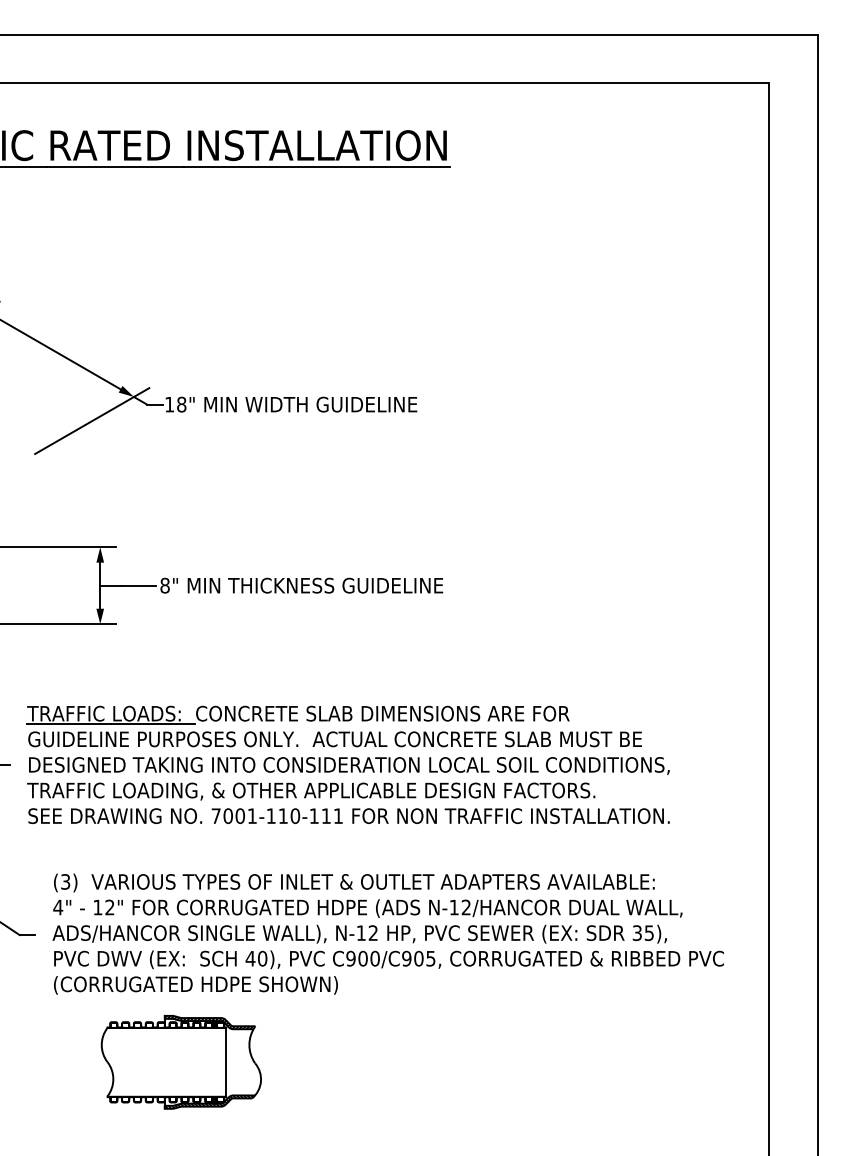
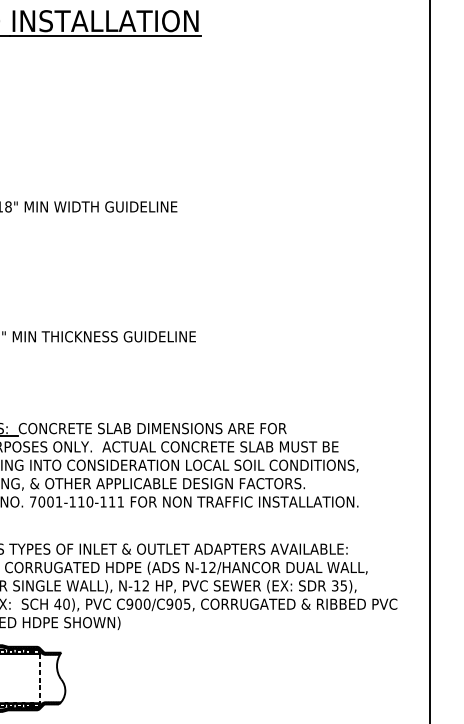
line: (226, 1062) -> (40, 678), solid -> dashed

